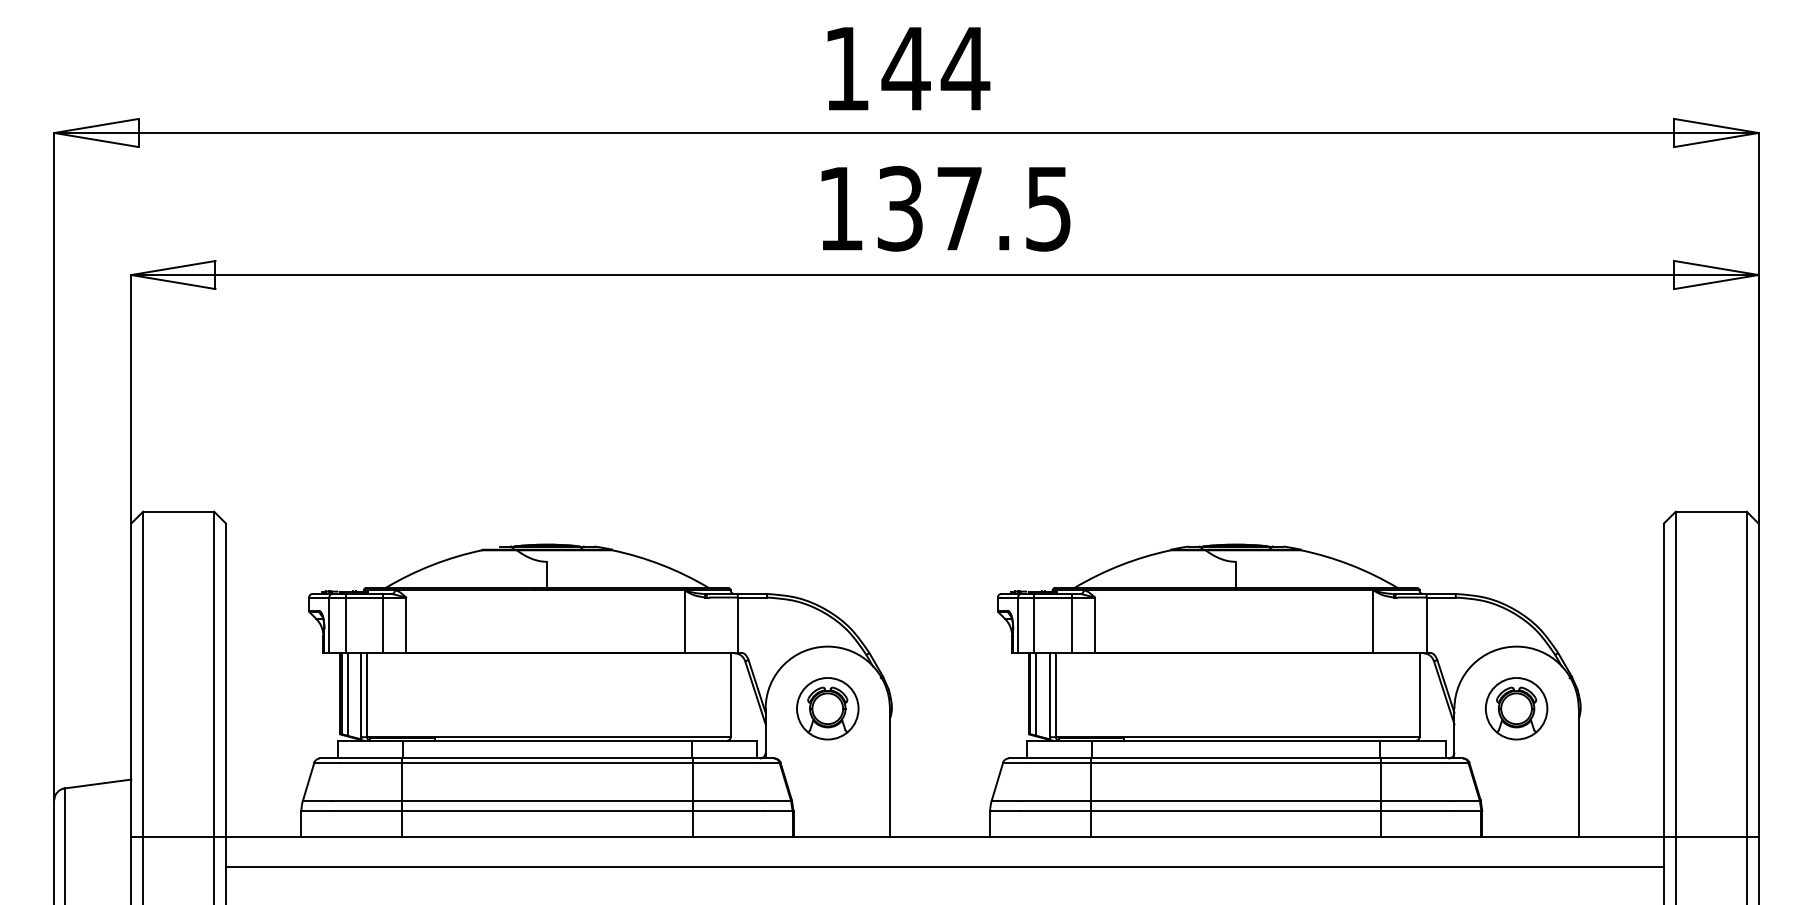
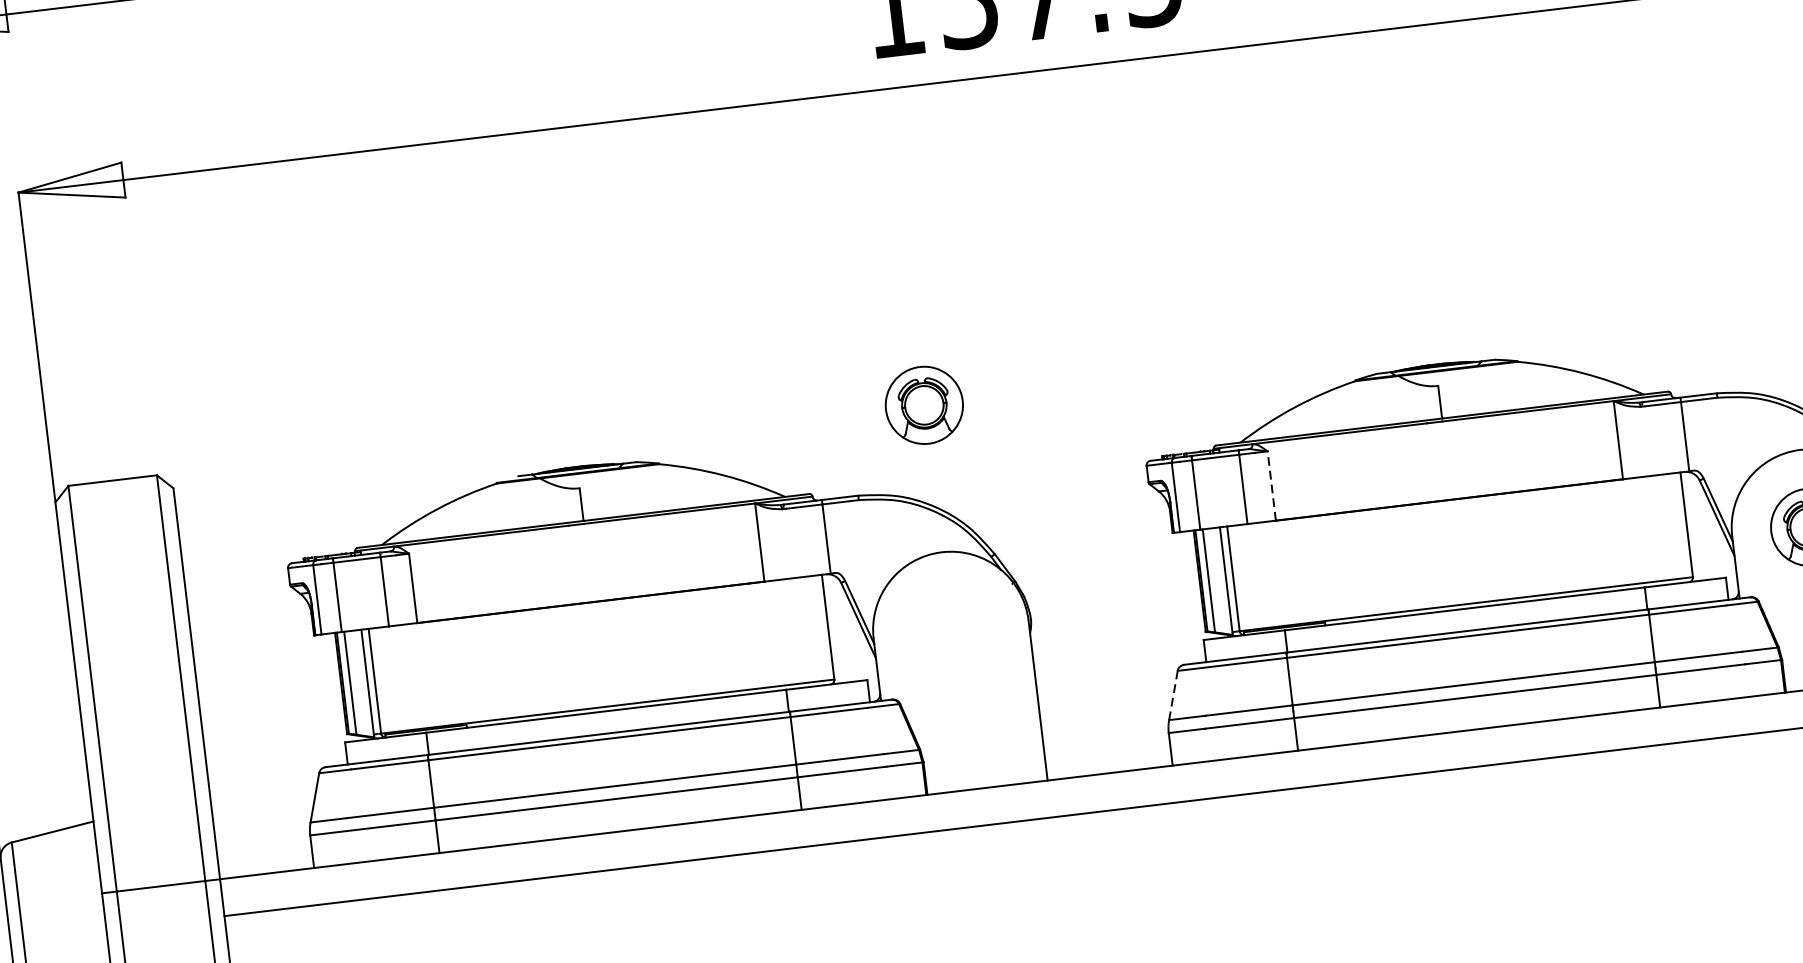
line: (1094, 625) -> (1271, 486), solid -> dashed
part: (827, 708) -> (923, 405), moved
line: (997, 781) -> (1173, 695), solid -> dashed

